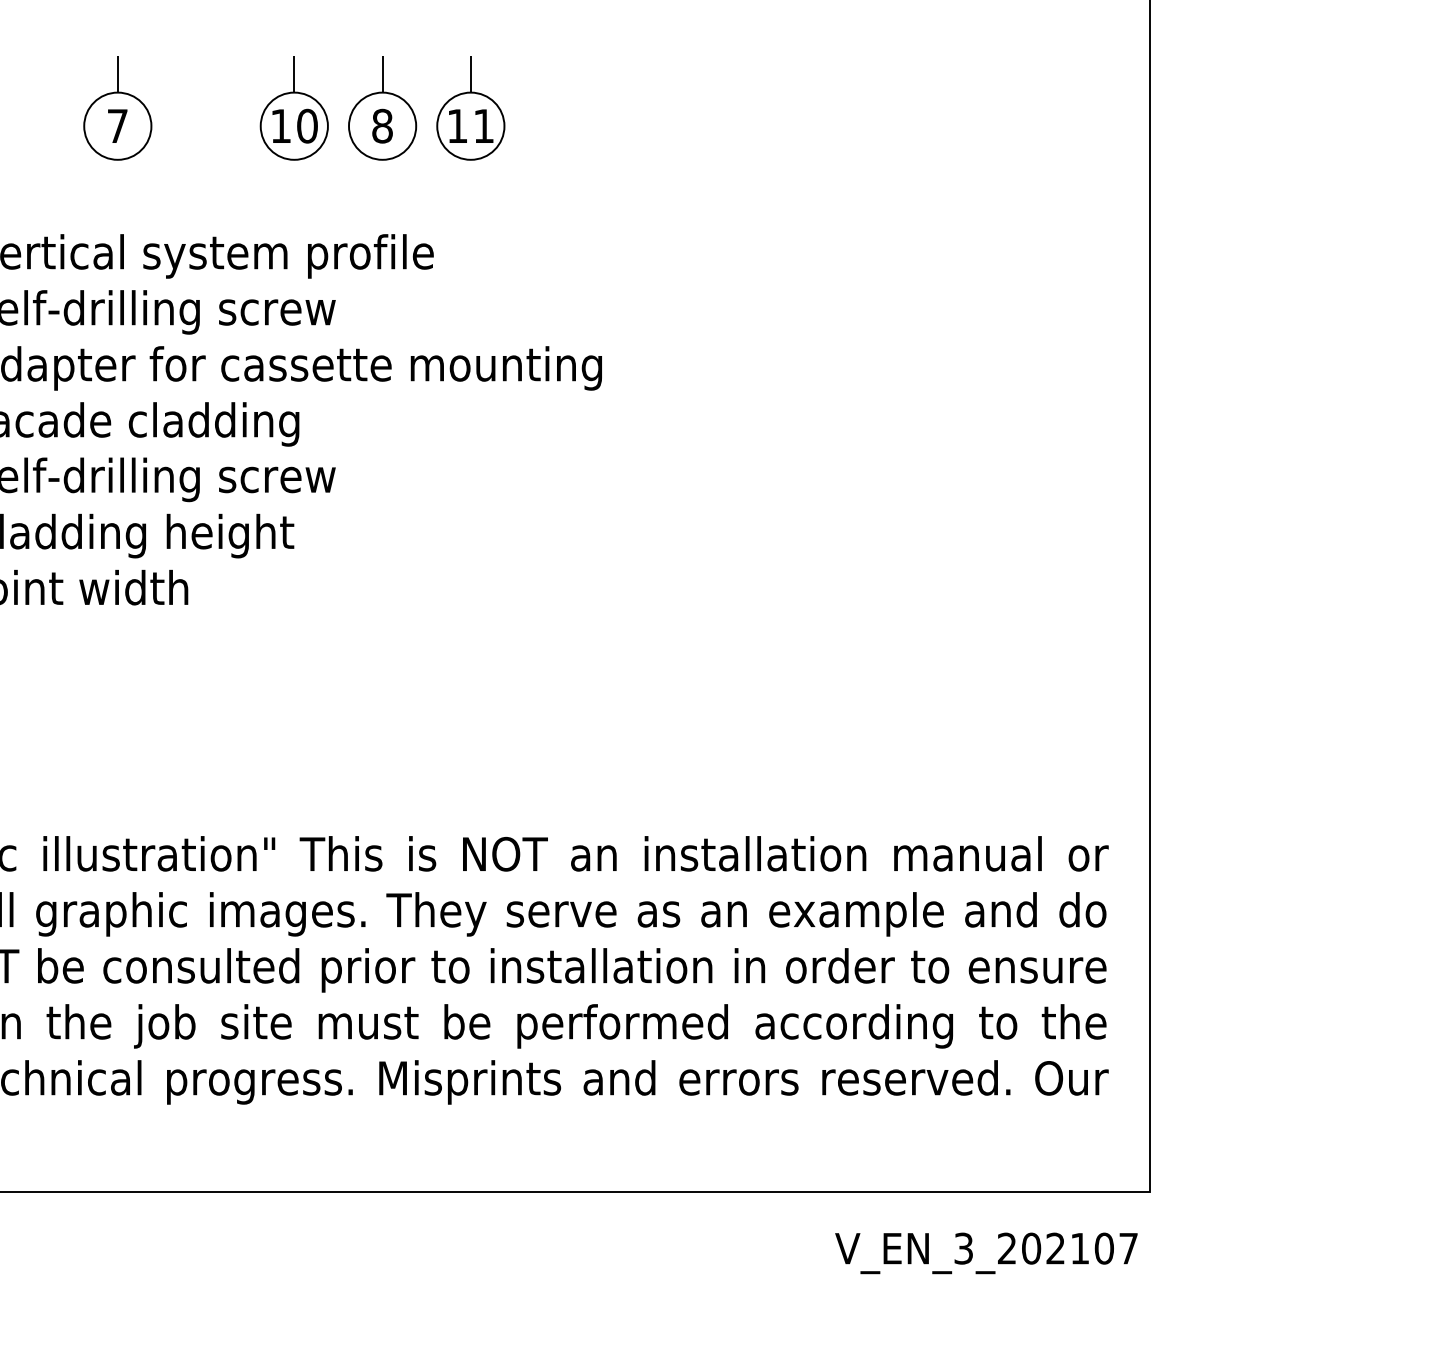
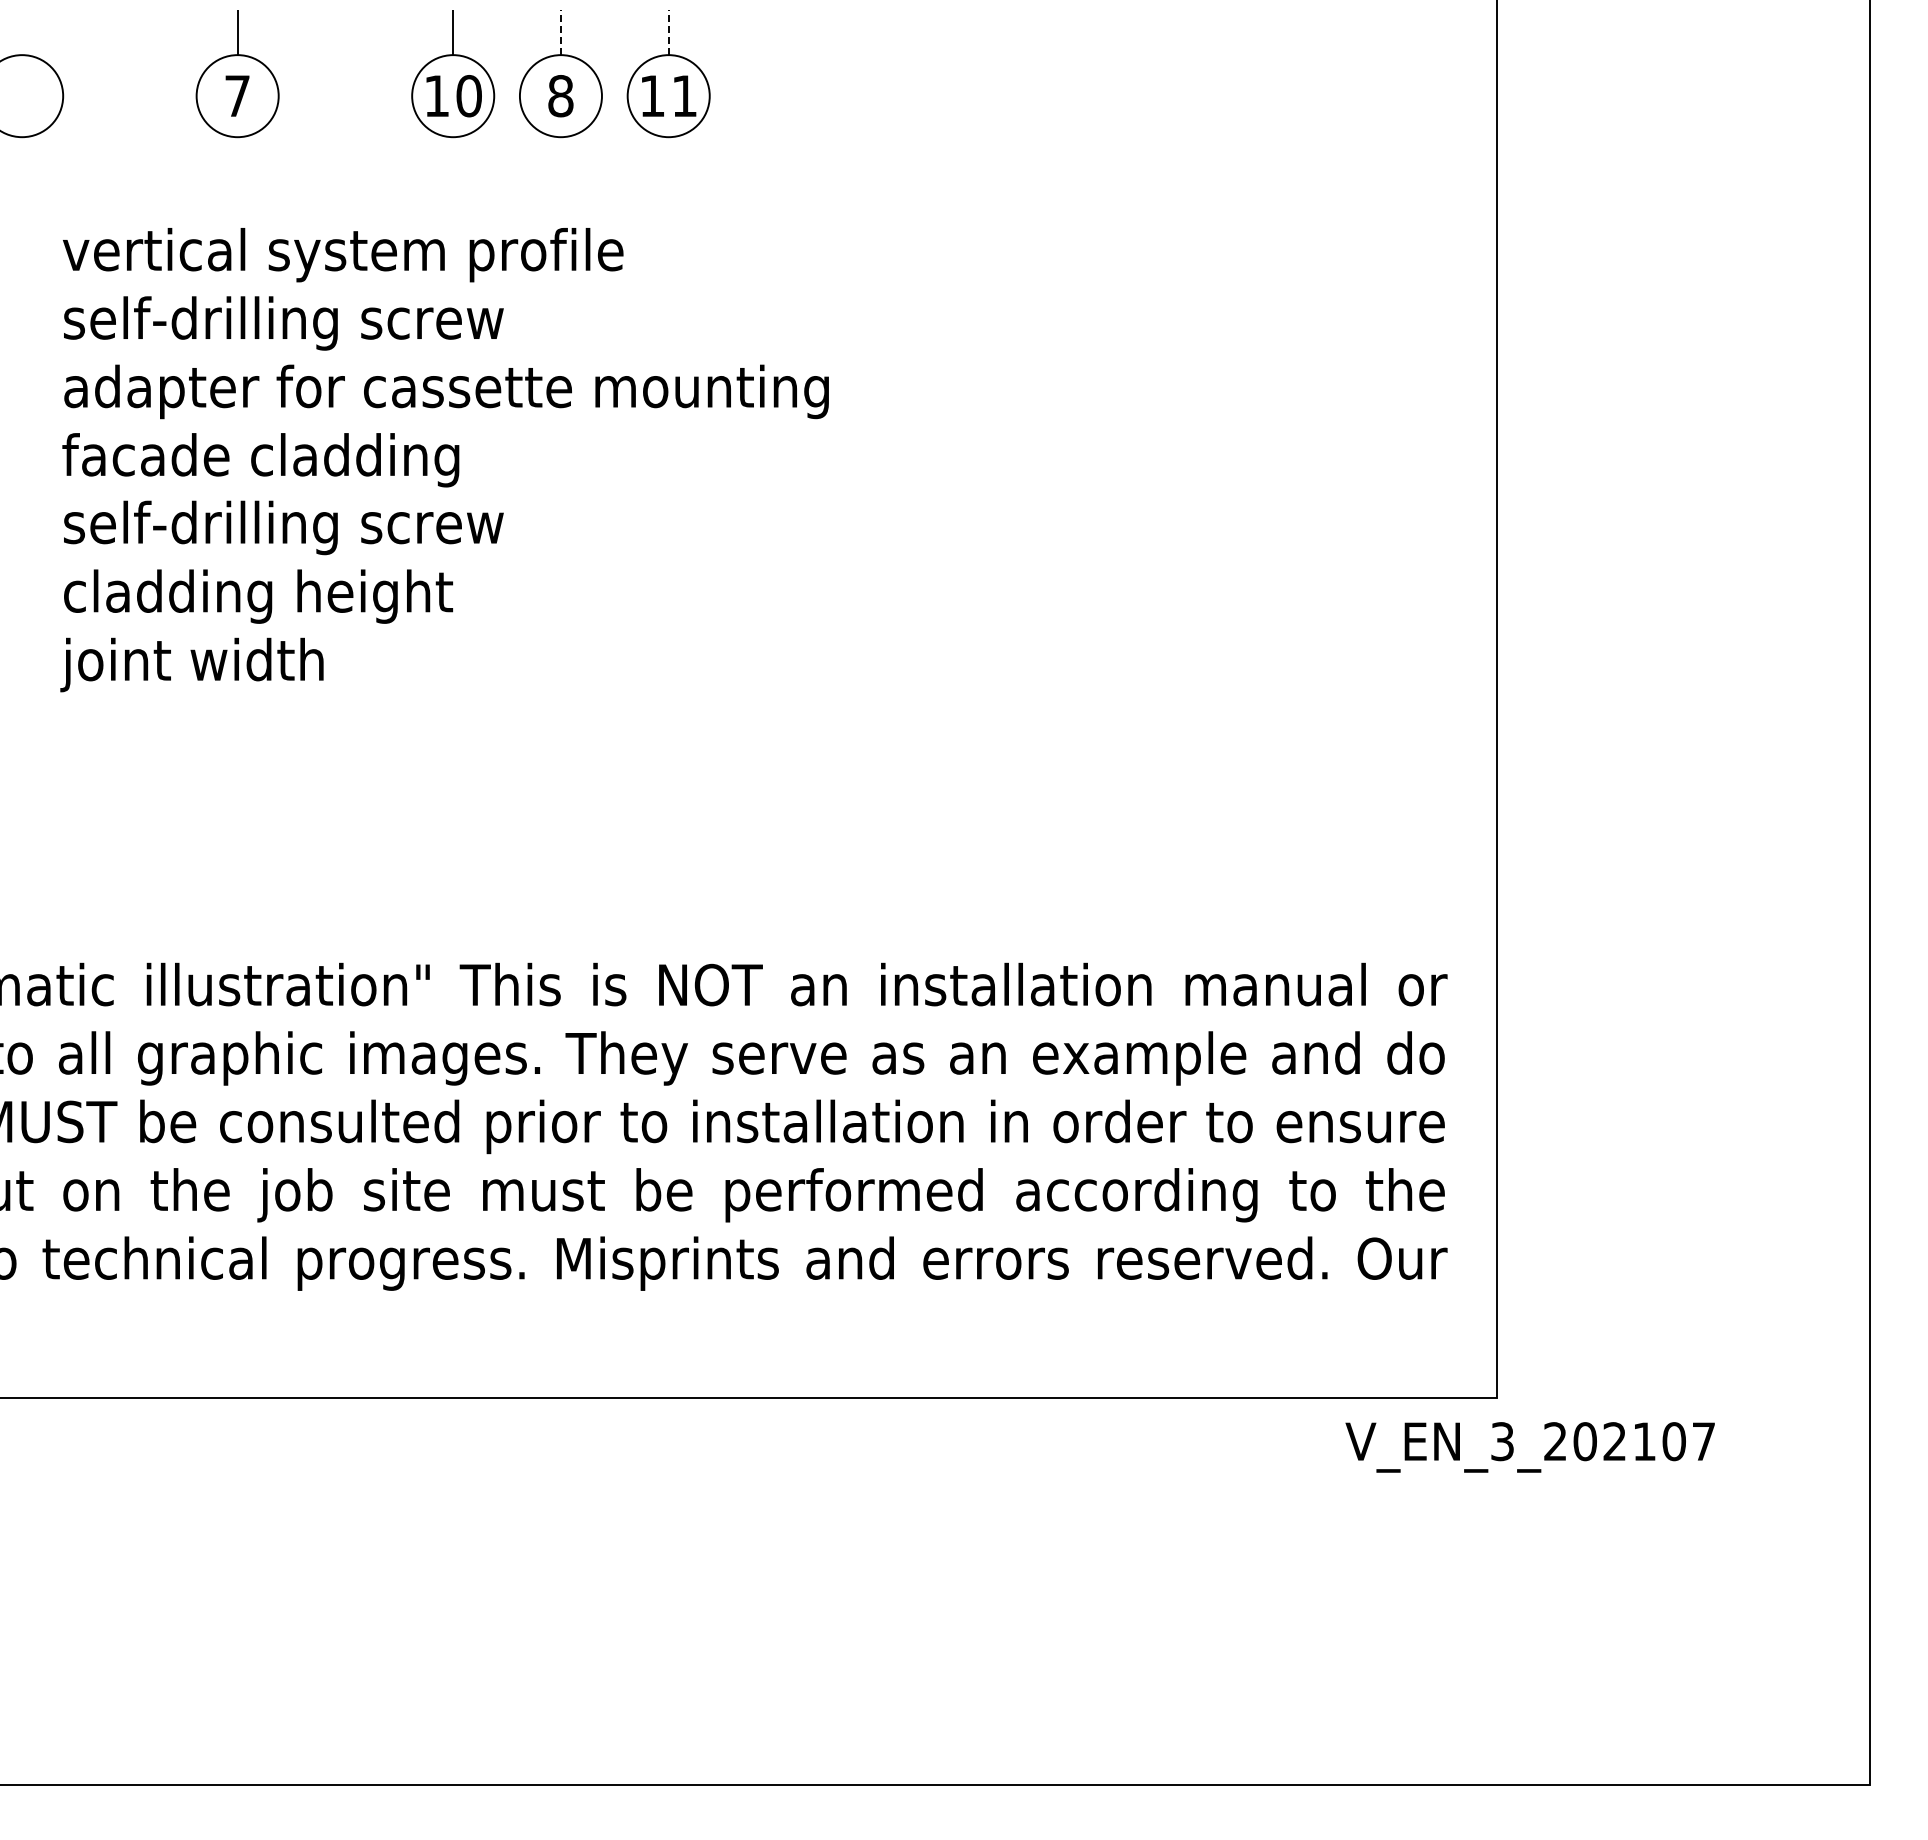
line: (382, 74) -> (560, 32), solid -> dashed
line: (470, 74) -> (668, 32), solid -> dashed
text: (985, 1253) -> (1529, 1447), moved

